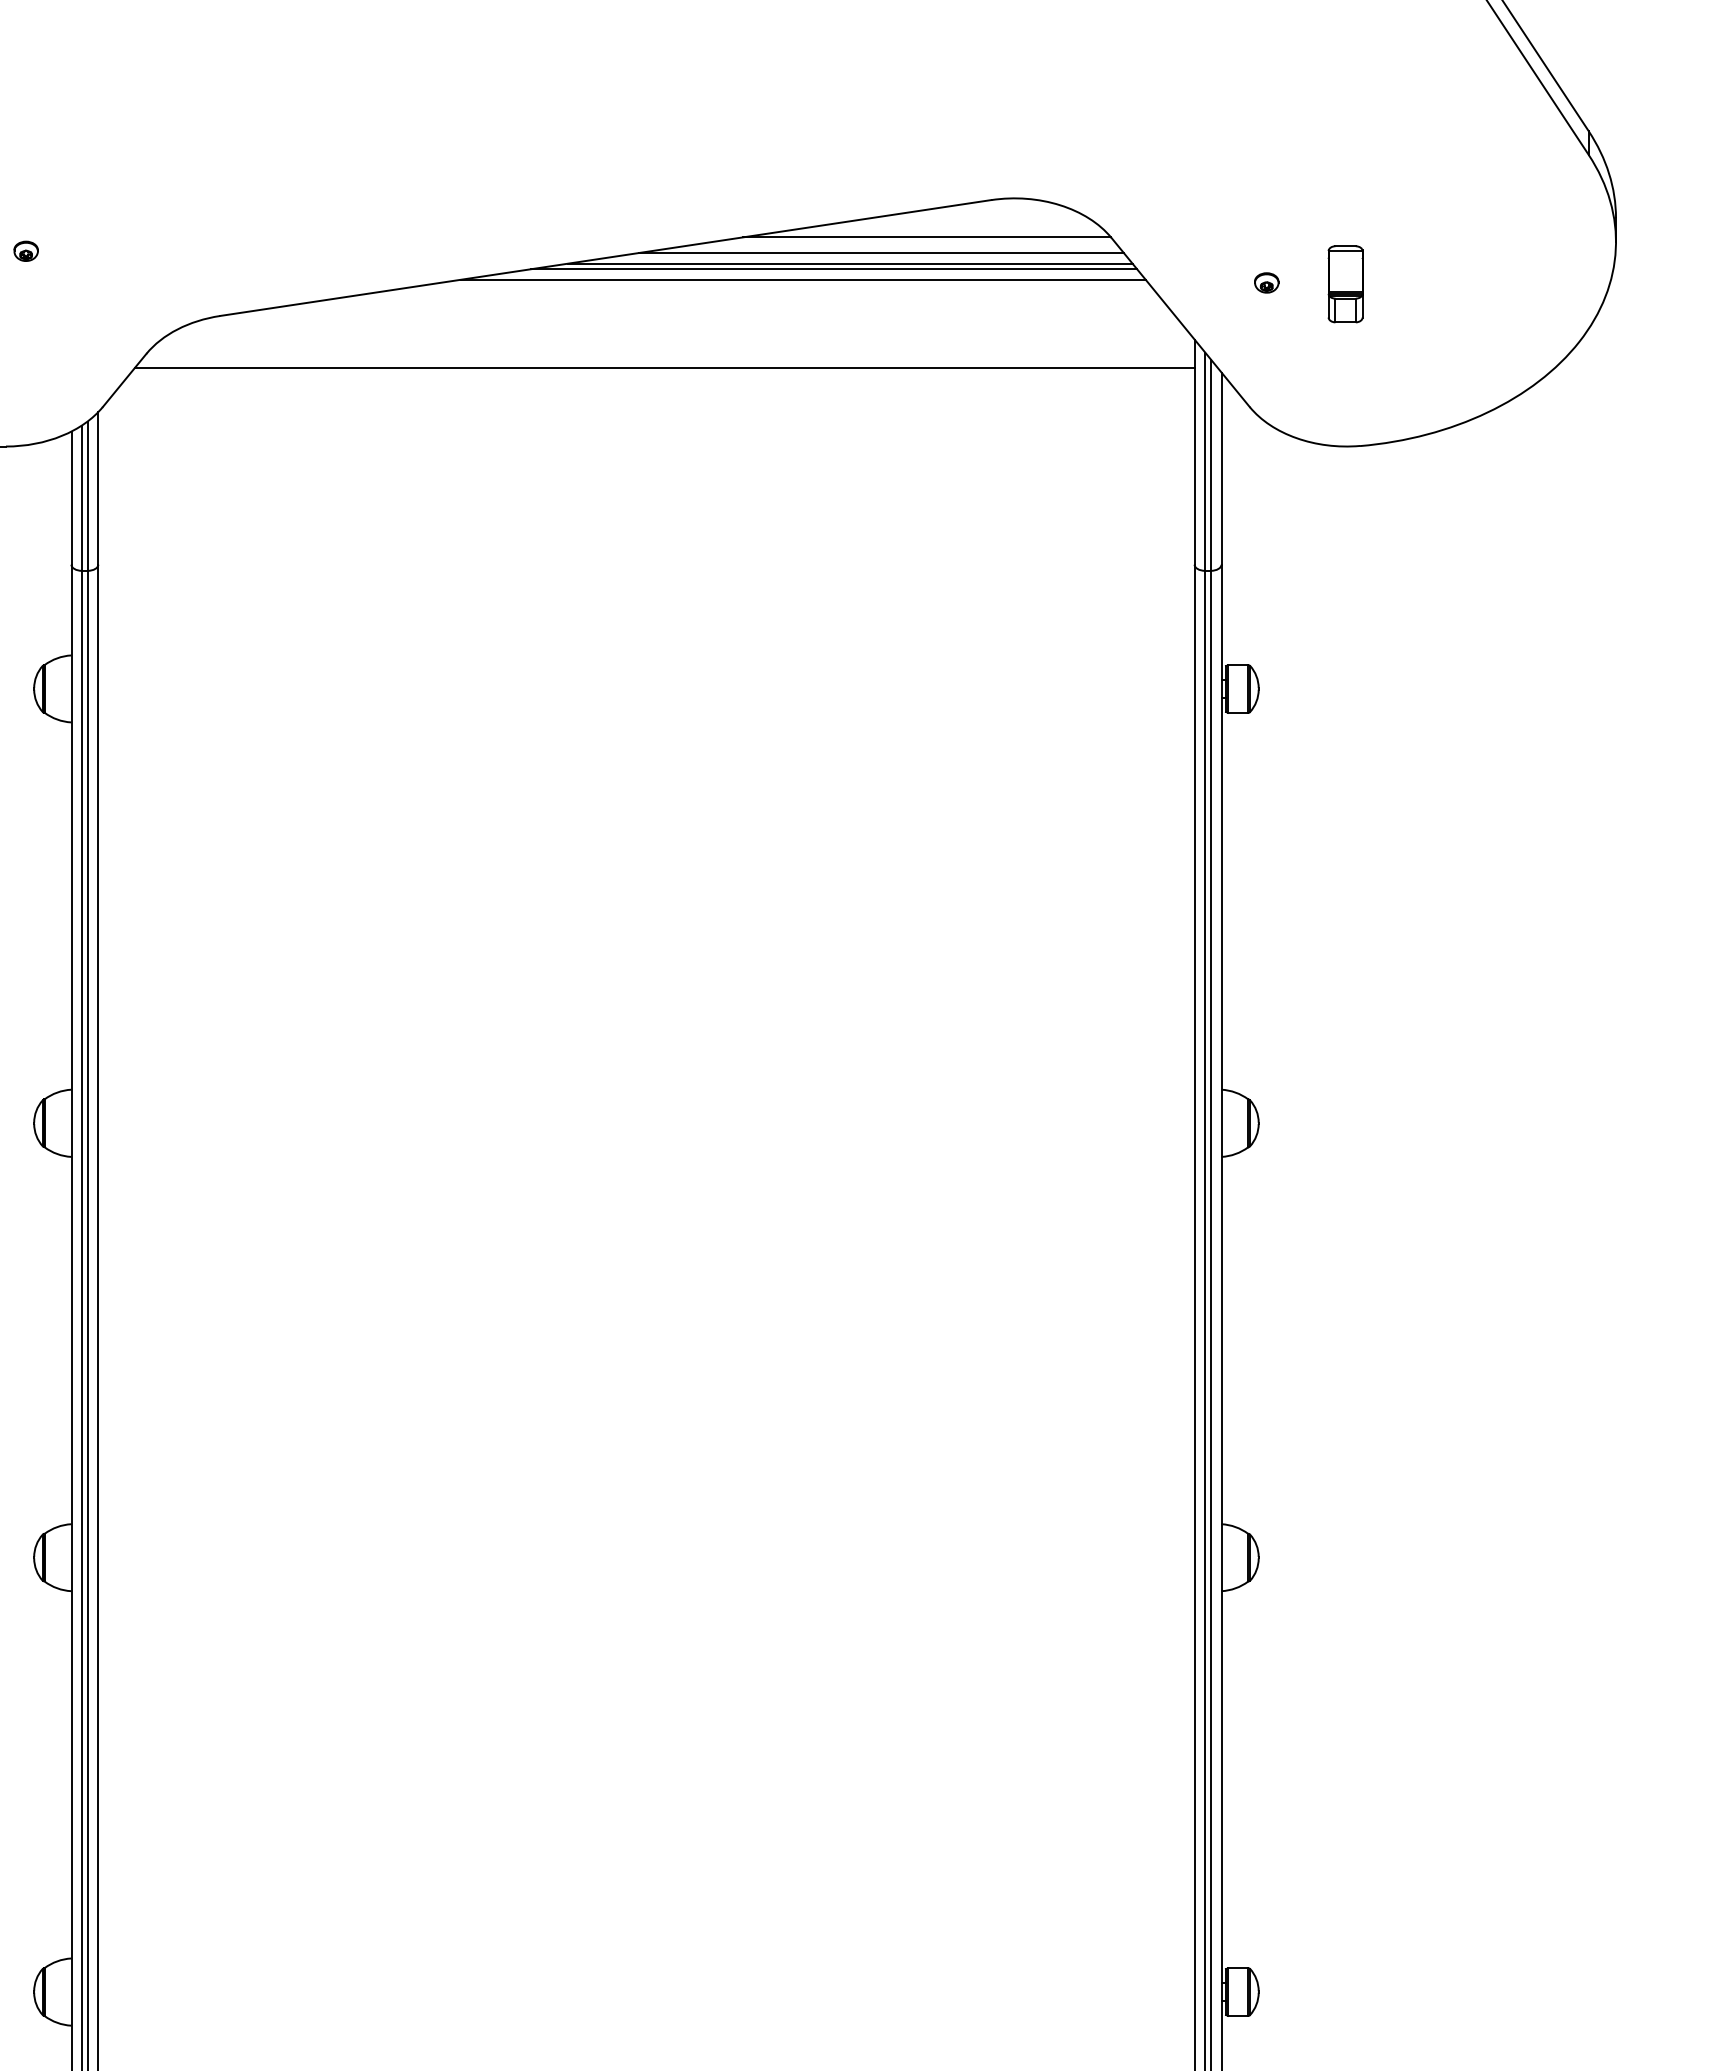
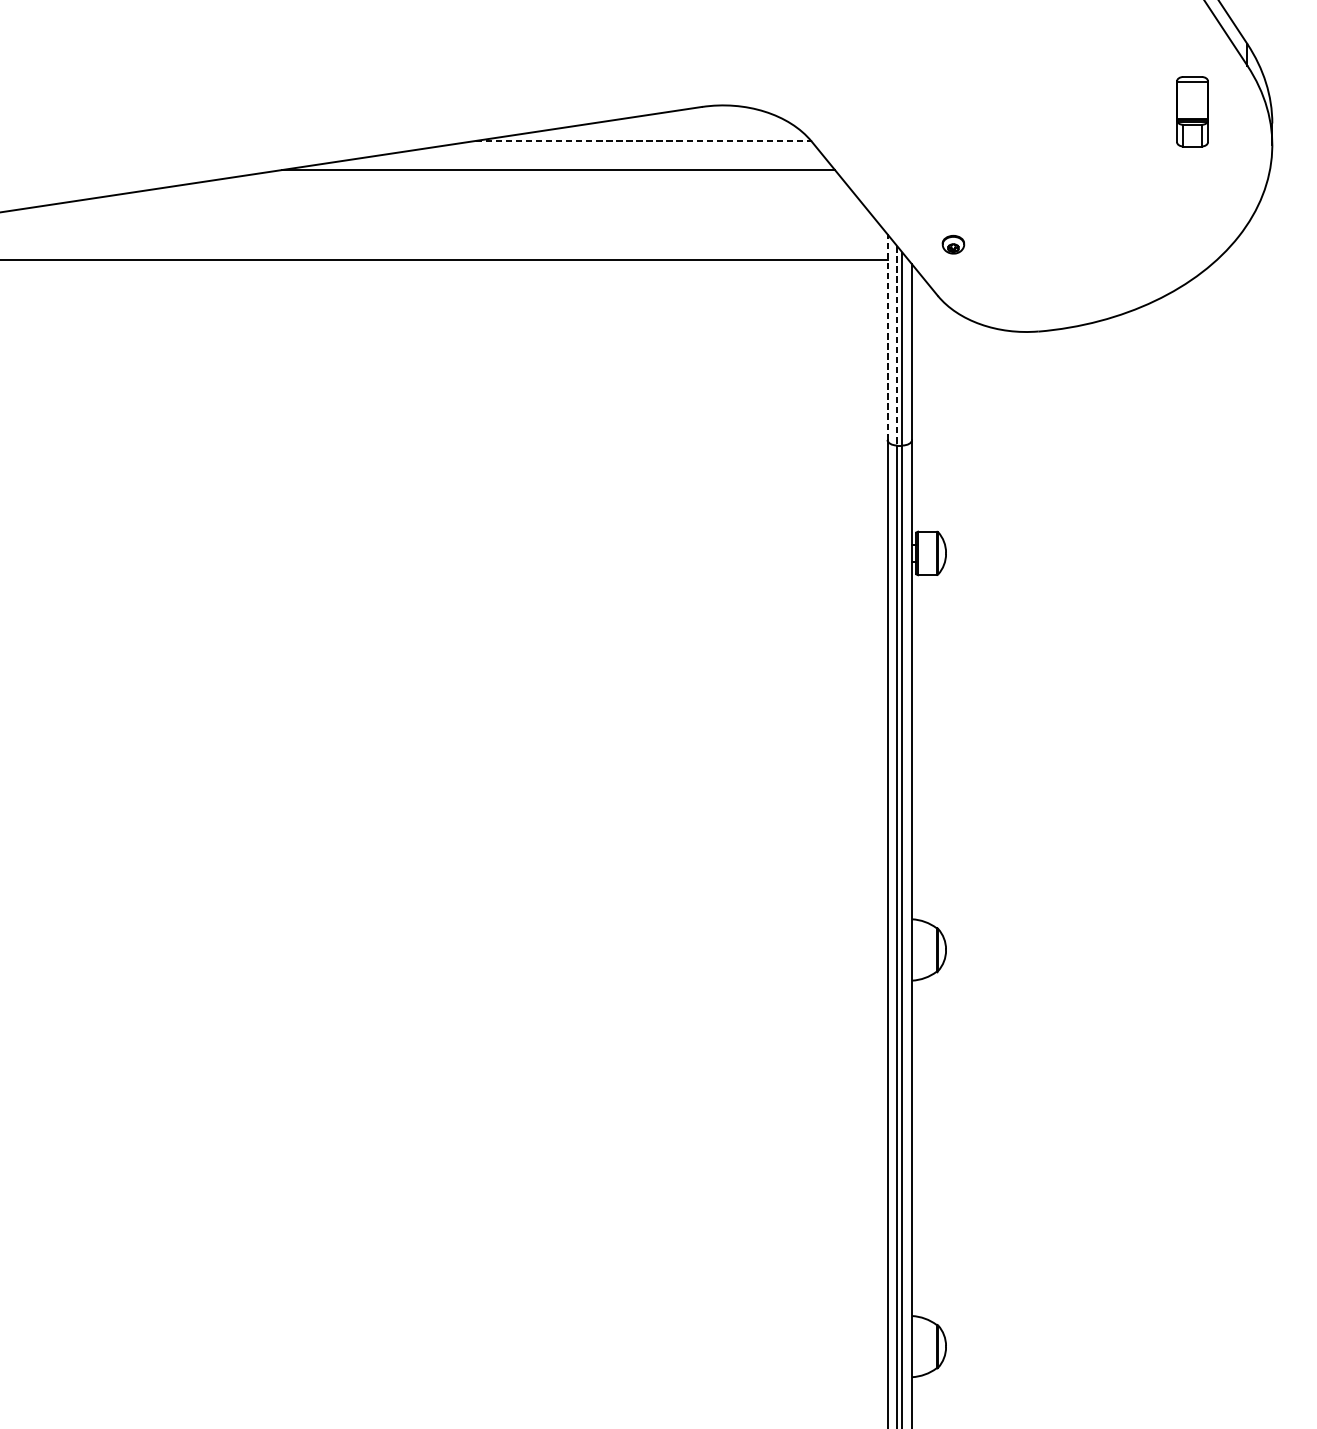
line: (927, 237) -> (643, 141), solid -> dashed
line: (881, 252) -> (601, 154), removed
line: (850, 263) -> (573, 164), removed
line: (802, 279) -> (529, 179), removed
part: (1266, 282) -> (953, 244), moved
part: (1345, 284) -> (1192, 111), moved
line: (1194, 452) -> (887, 337), solid -> dashed
line: (1205, 462) -> (897, 346), solid -> dashed

